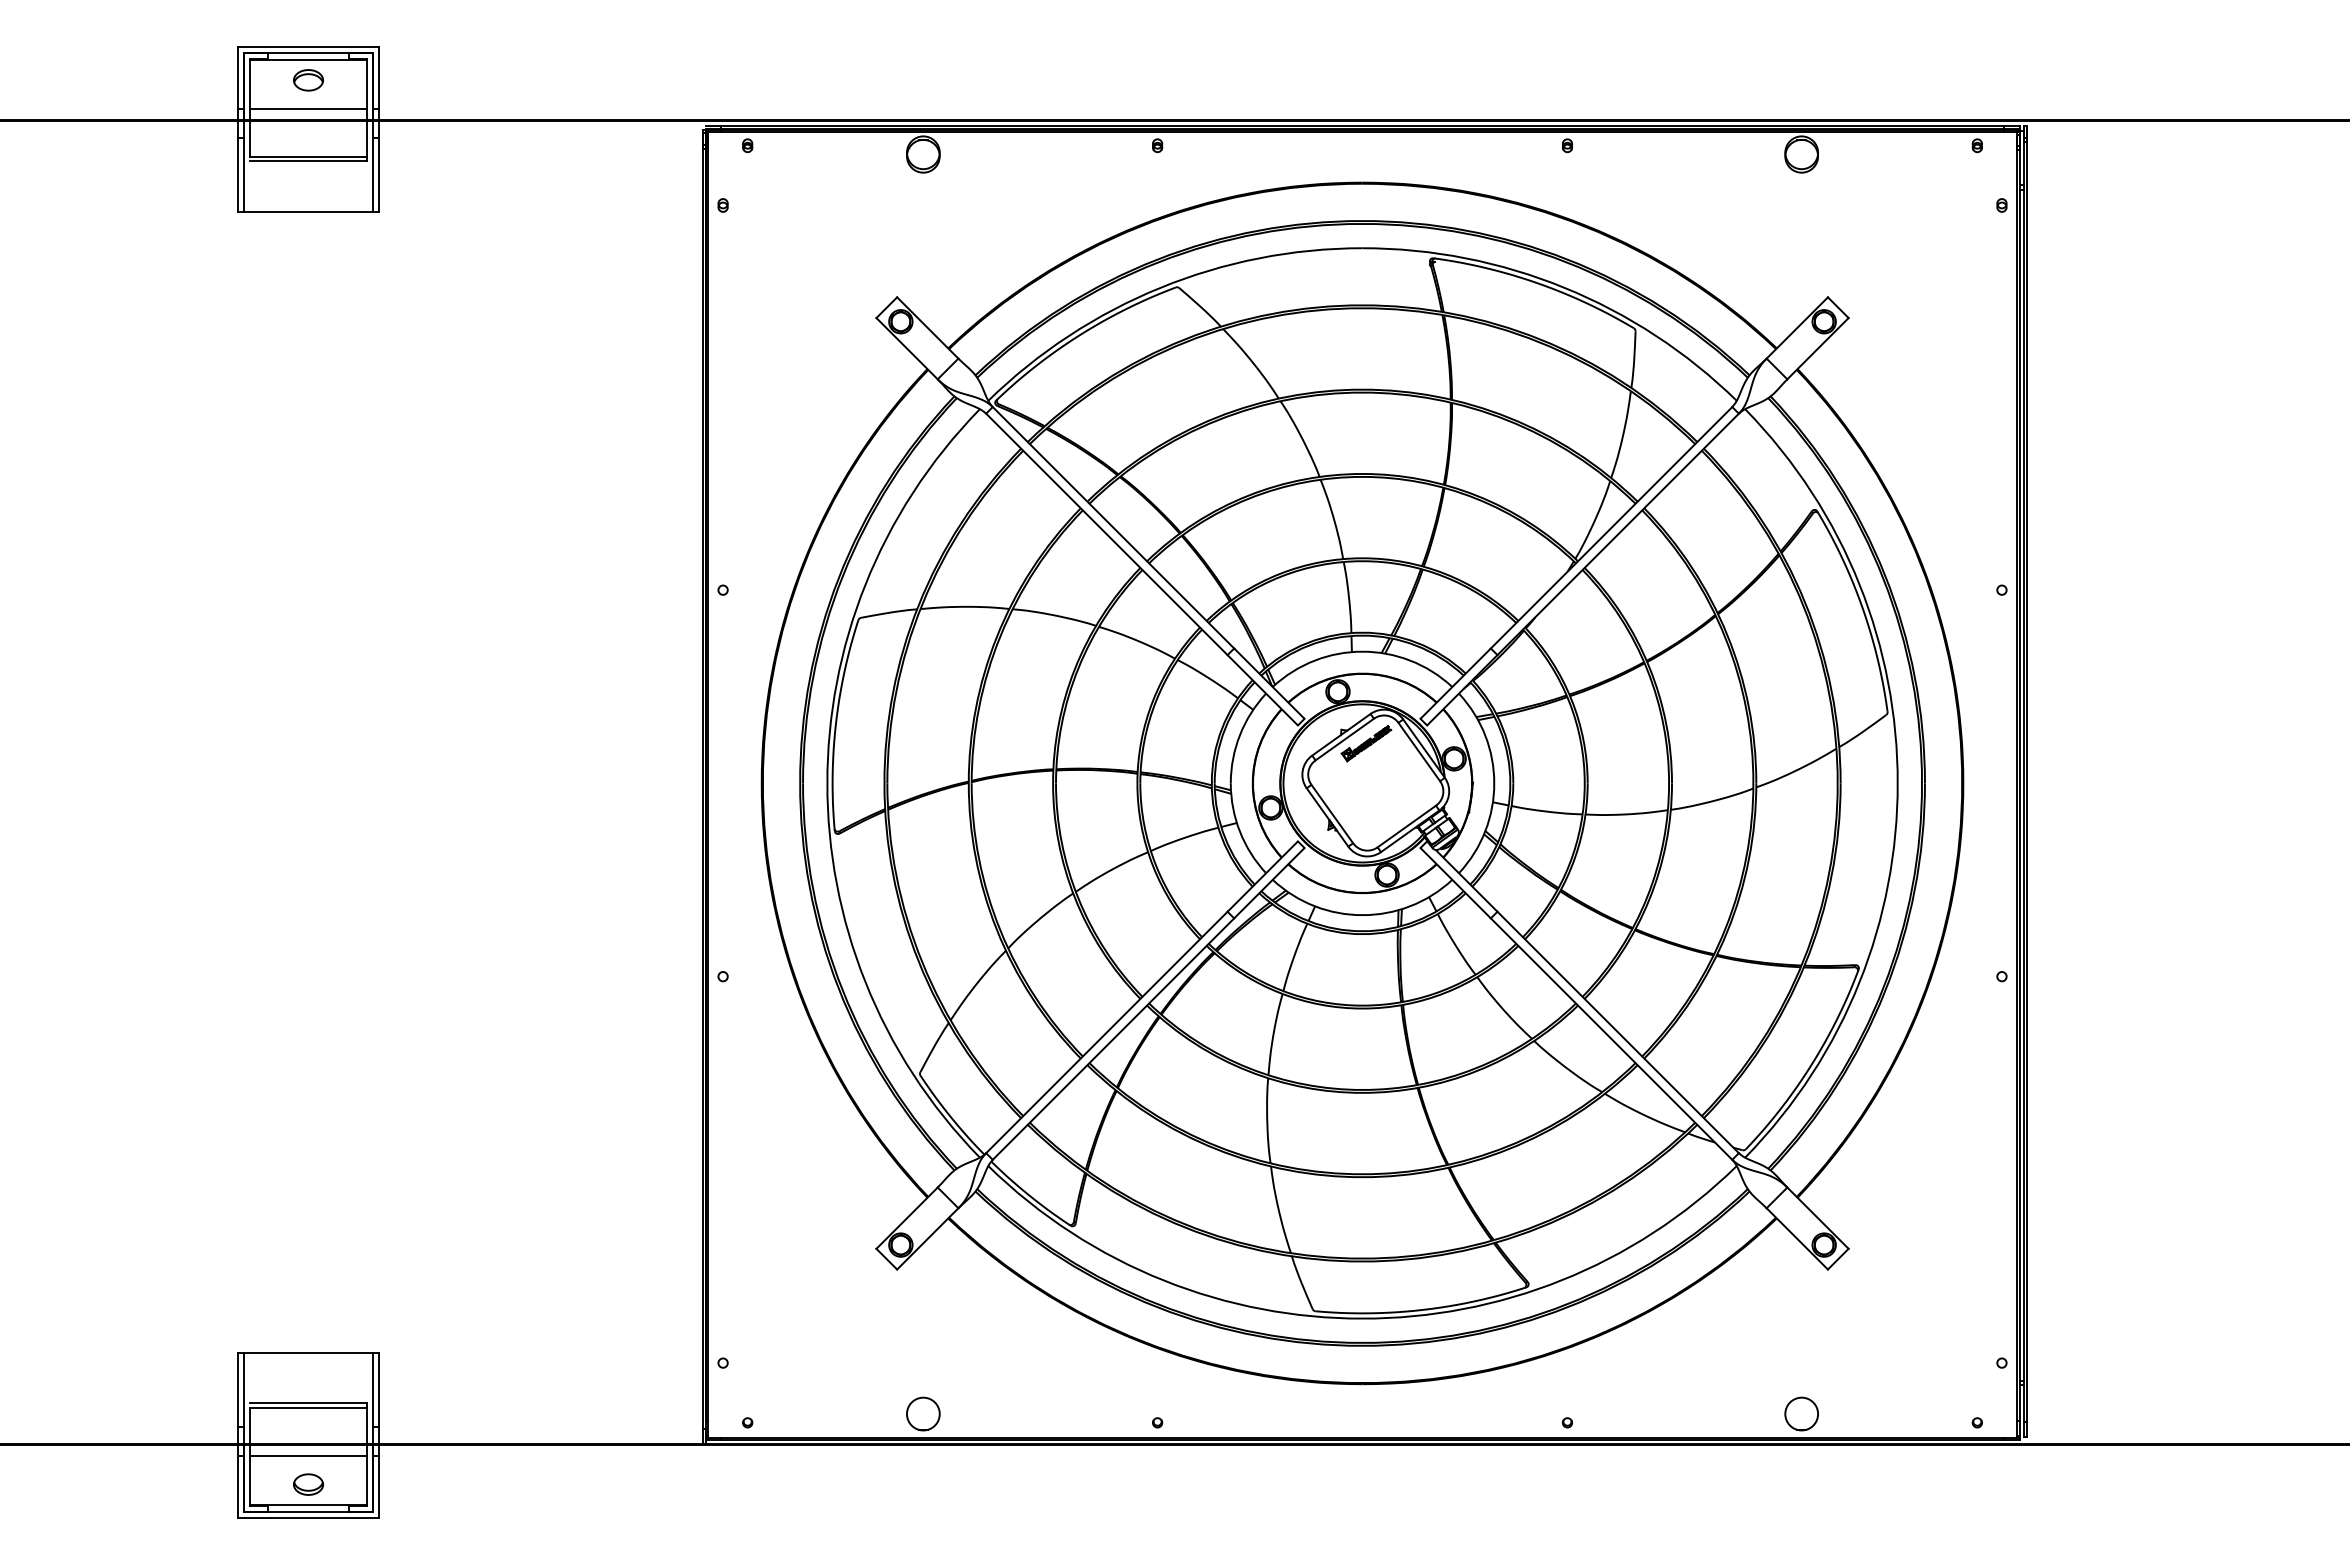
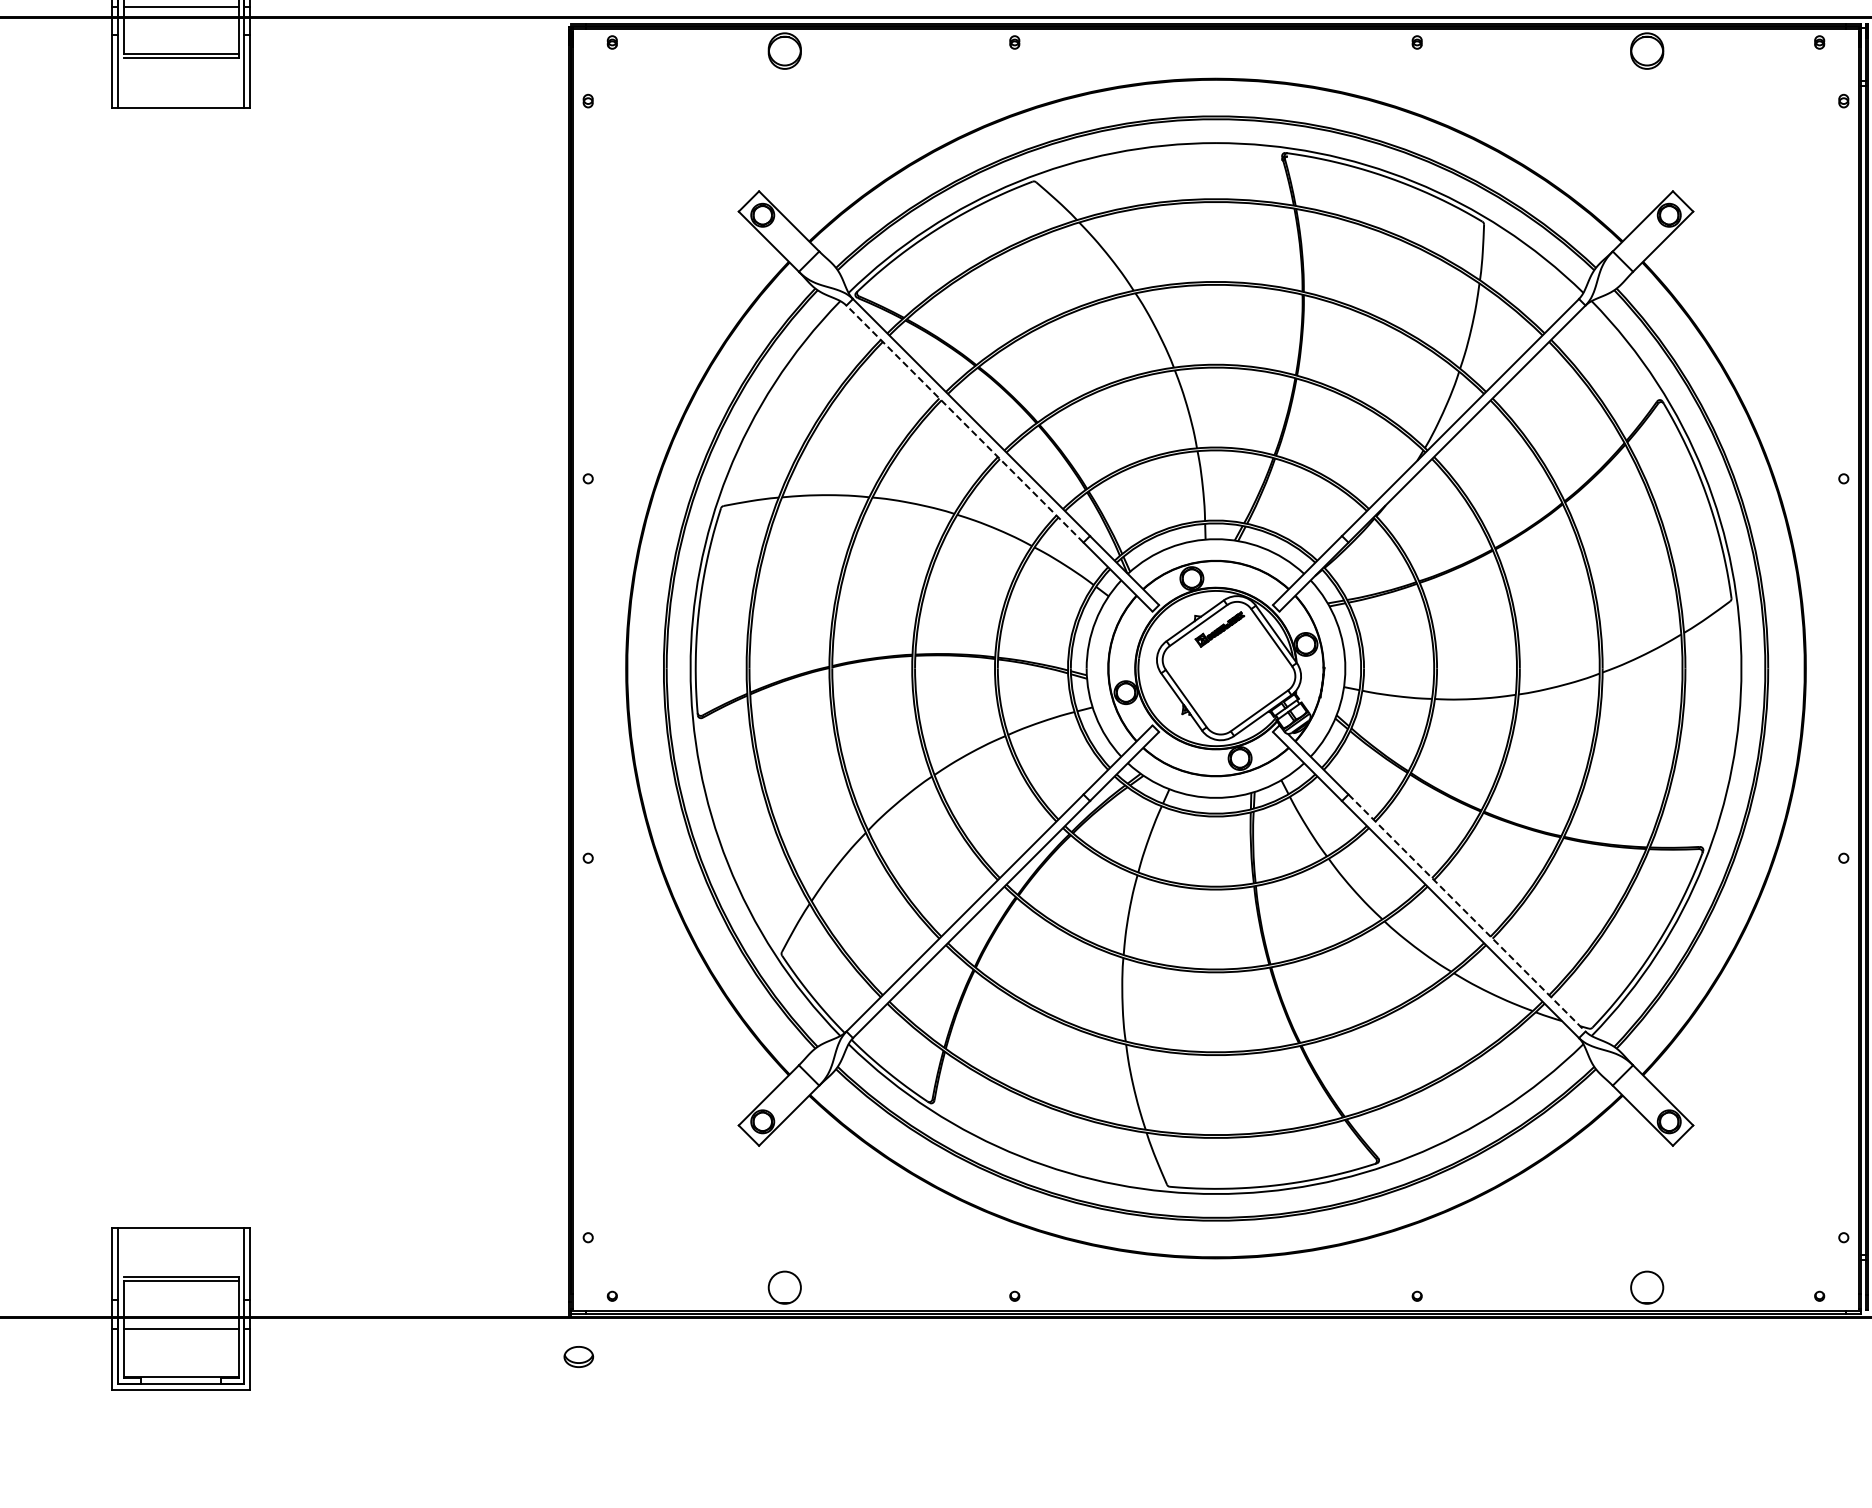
line: (1106, 534) -> (964, 424), solid -> dashed
line: (1618, 1032) -> (1467, 913), solid -> dashed
part: (308, 1484) -> (578, 1356), moved

